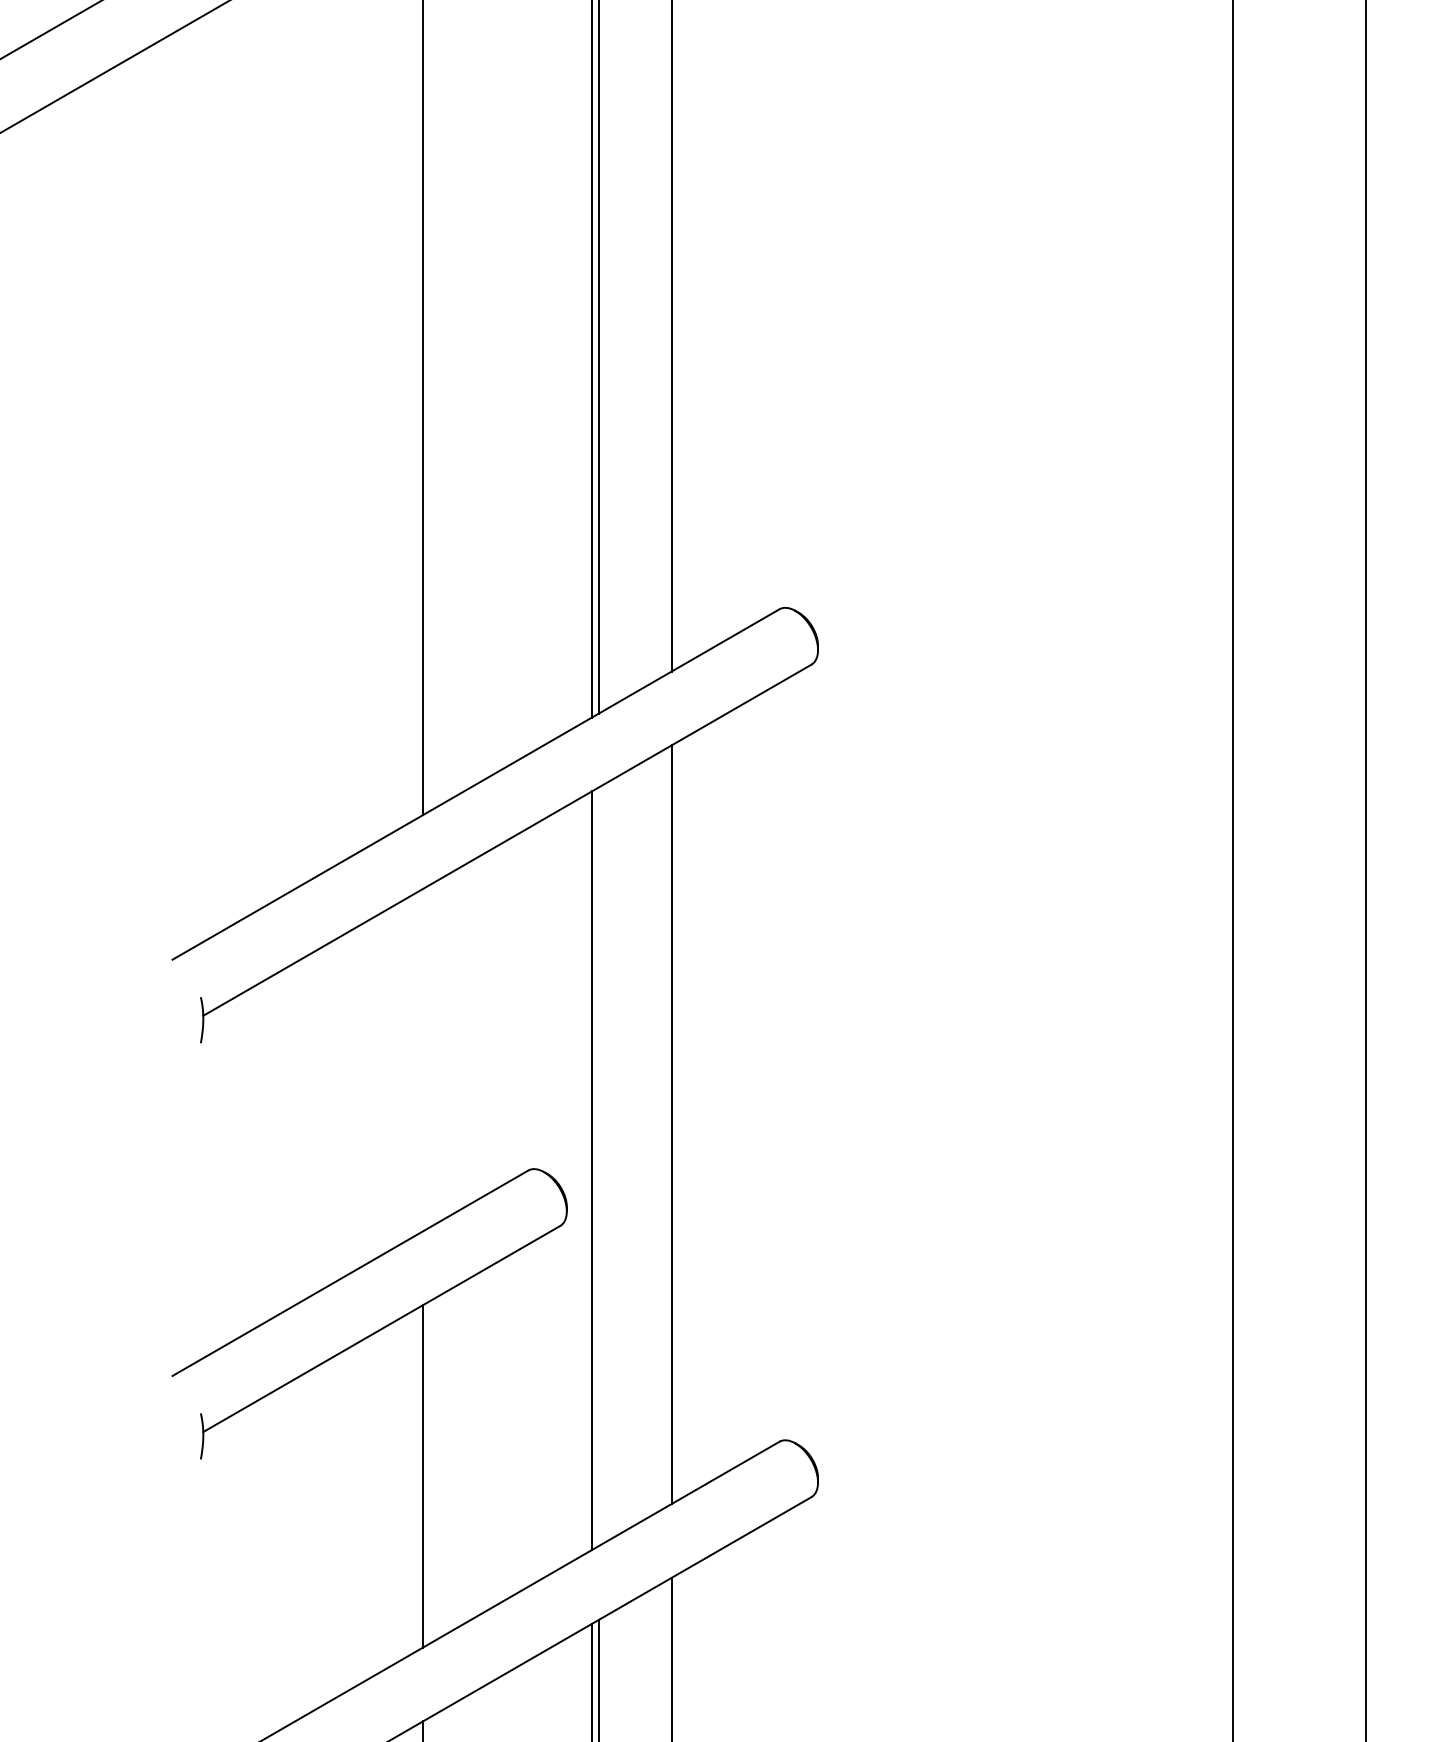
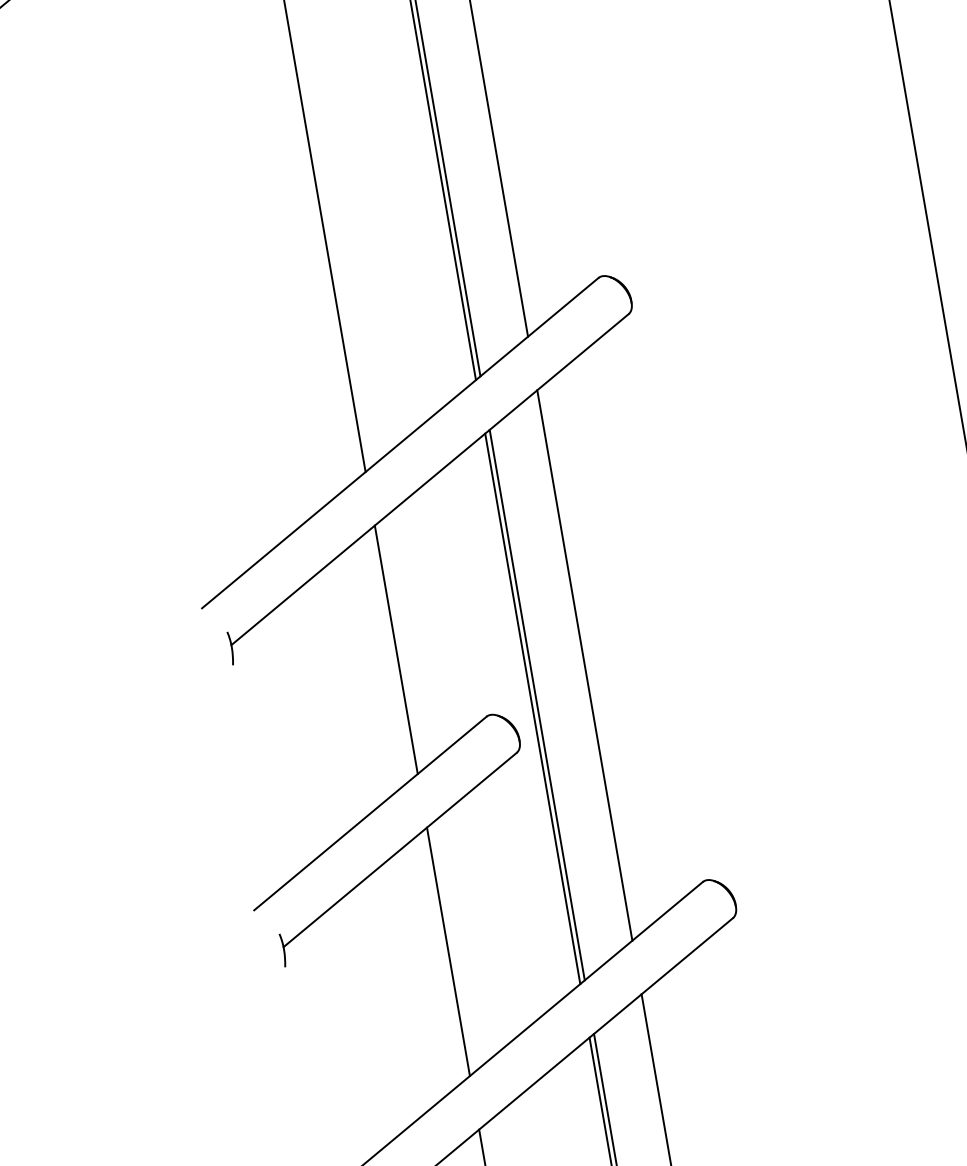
line: (422, 1060) -> (396, 650), added
line: (598, 1166) -> (537, 704), added

